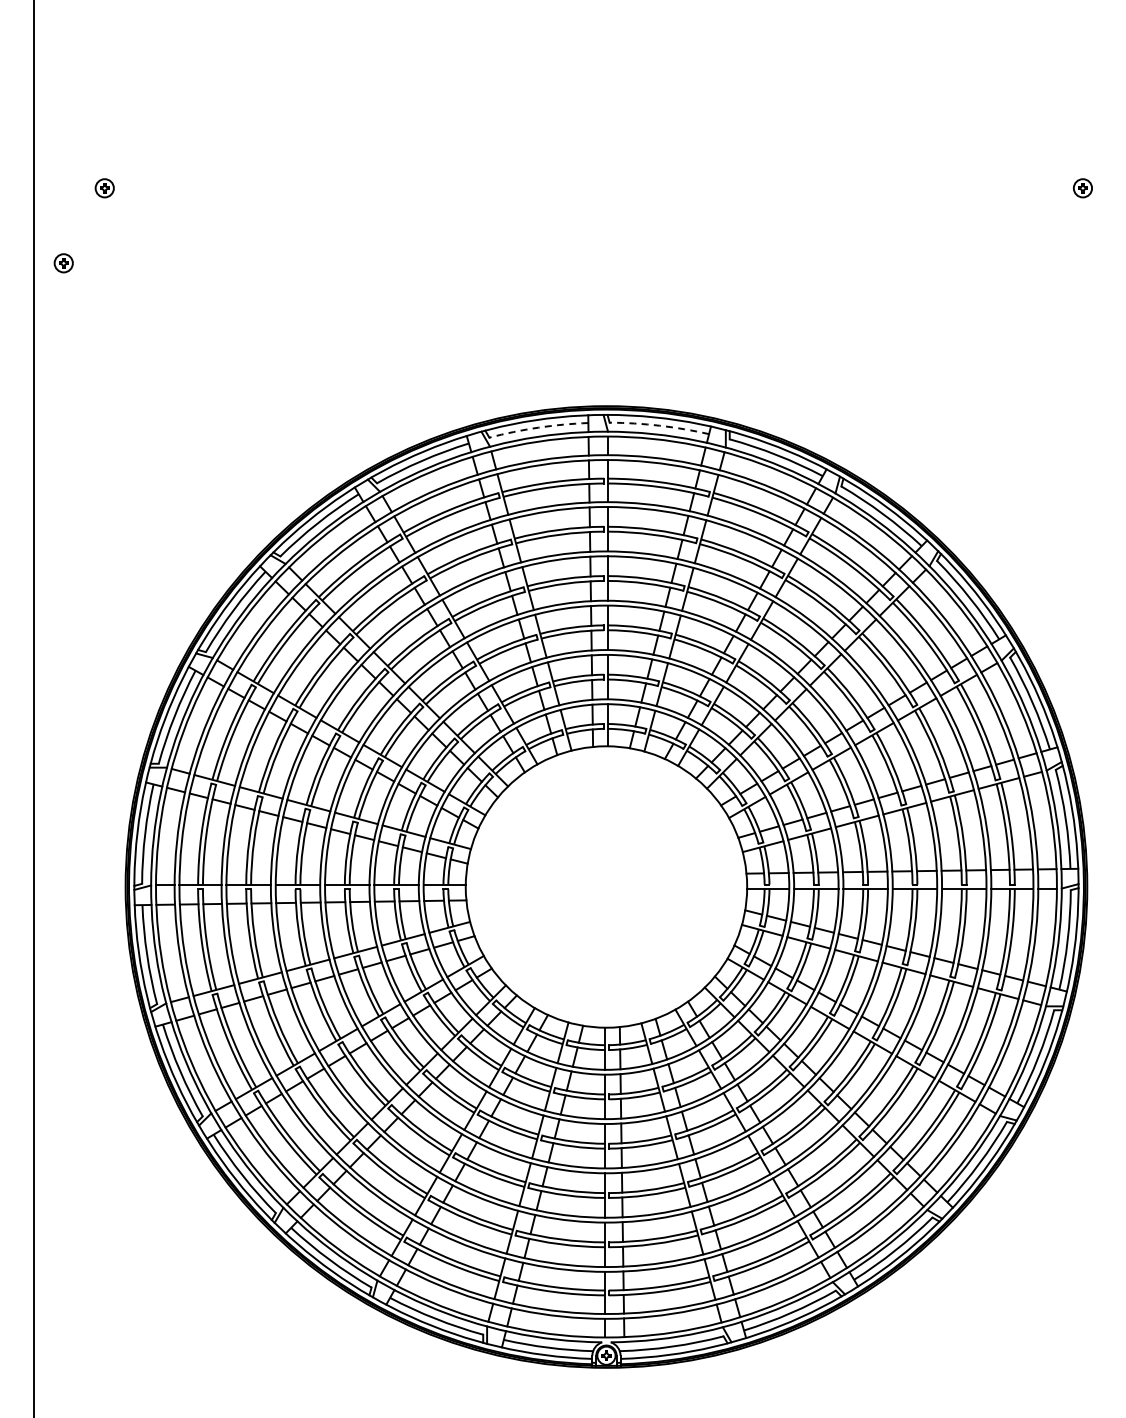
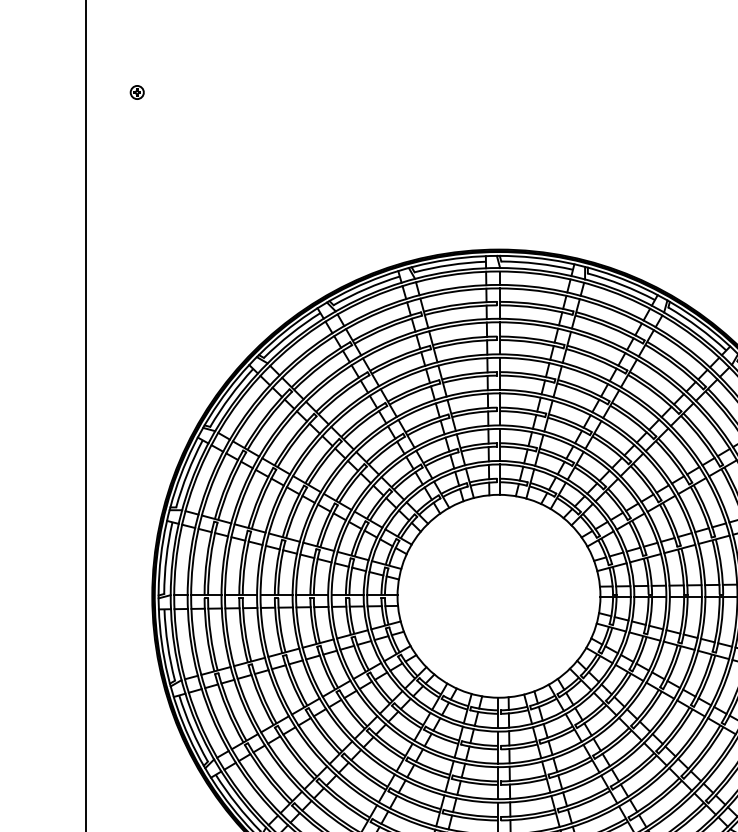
part: (63, 263) -> (107, 146), removed
arc: (659, 425) -> (537, 263), dashed -> solid
arc: (538, 427) -> (450, 264), dashed -> solid

